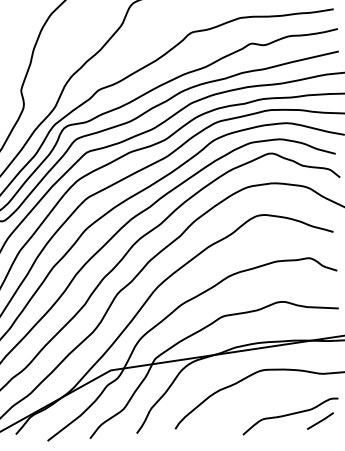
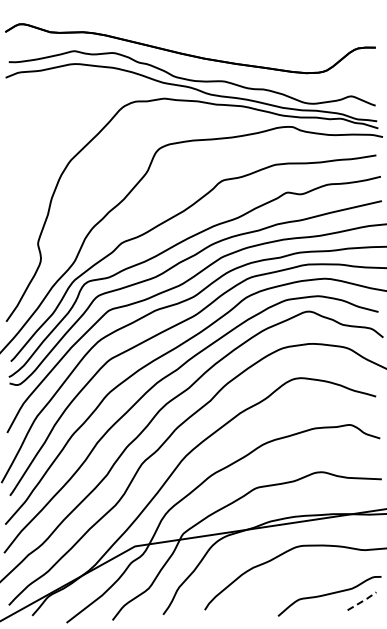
line: (320, 421) -> (362, 601), solid -> dashed

